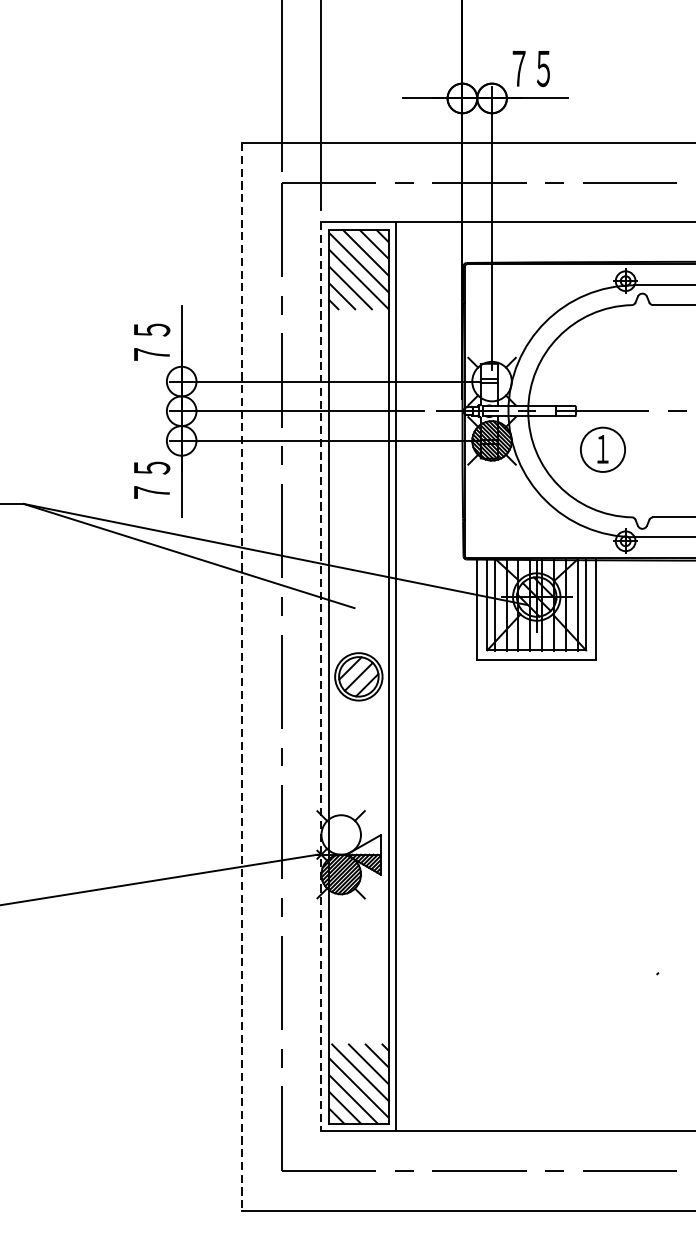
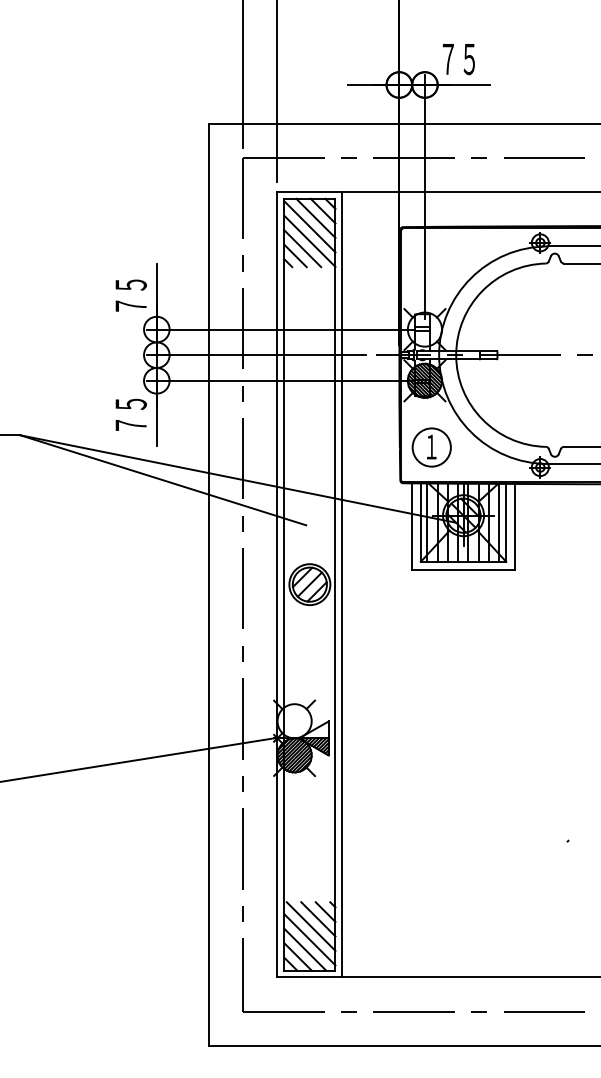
part: (602, 449) -> (431, 447), moved
line: (242, 676) -> (209, 584), dashed -> solid
line: (321, 676) -> (277, 584), dashed -> solid

